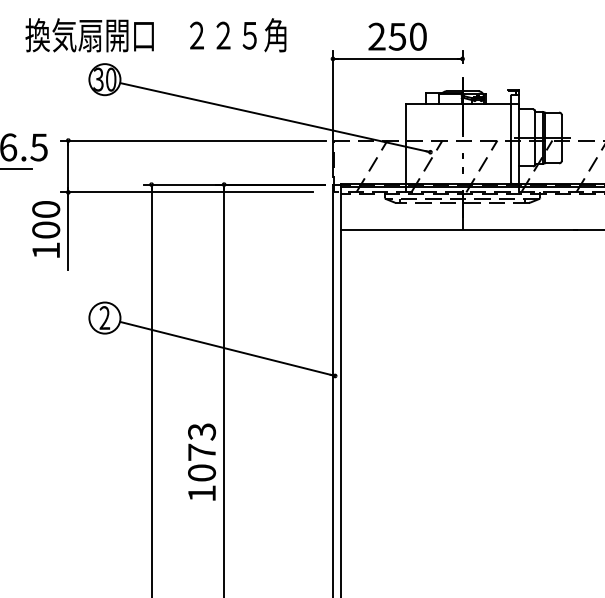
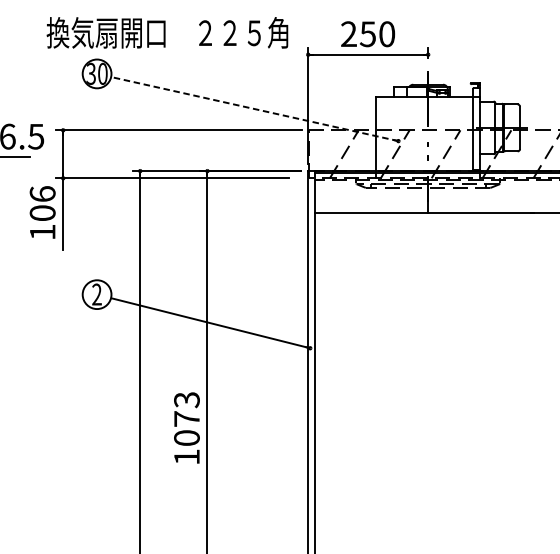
text: (155, 35) -> (167, 33), moved
line: (275, 117) -> (255, 108), solid -> dashed
text: (46, 208) -> (42, 193), 100 -> 106

